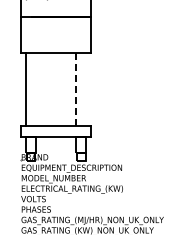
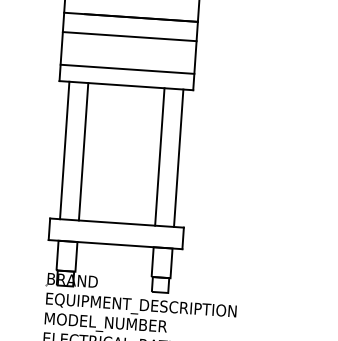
line: (55, 27) -> (128, 36), added
line: (55, 44) -> (126, 68), added
line: (76, 88) -> (160, 155), dashed -> solid
line: (36, 89) -> (84, 151), added
line: (86, 89) -> (179, 158), added

